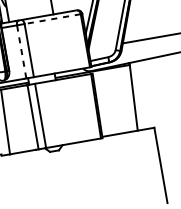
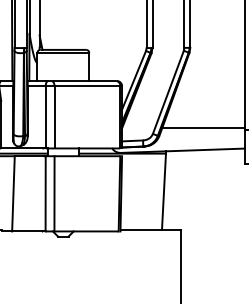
line: (52, 19) -> (87, 86), dashed -> solid
line: (21, 51) -> (45, 116), dashed -> solid

